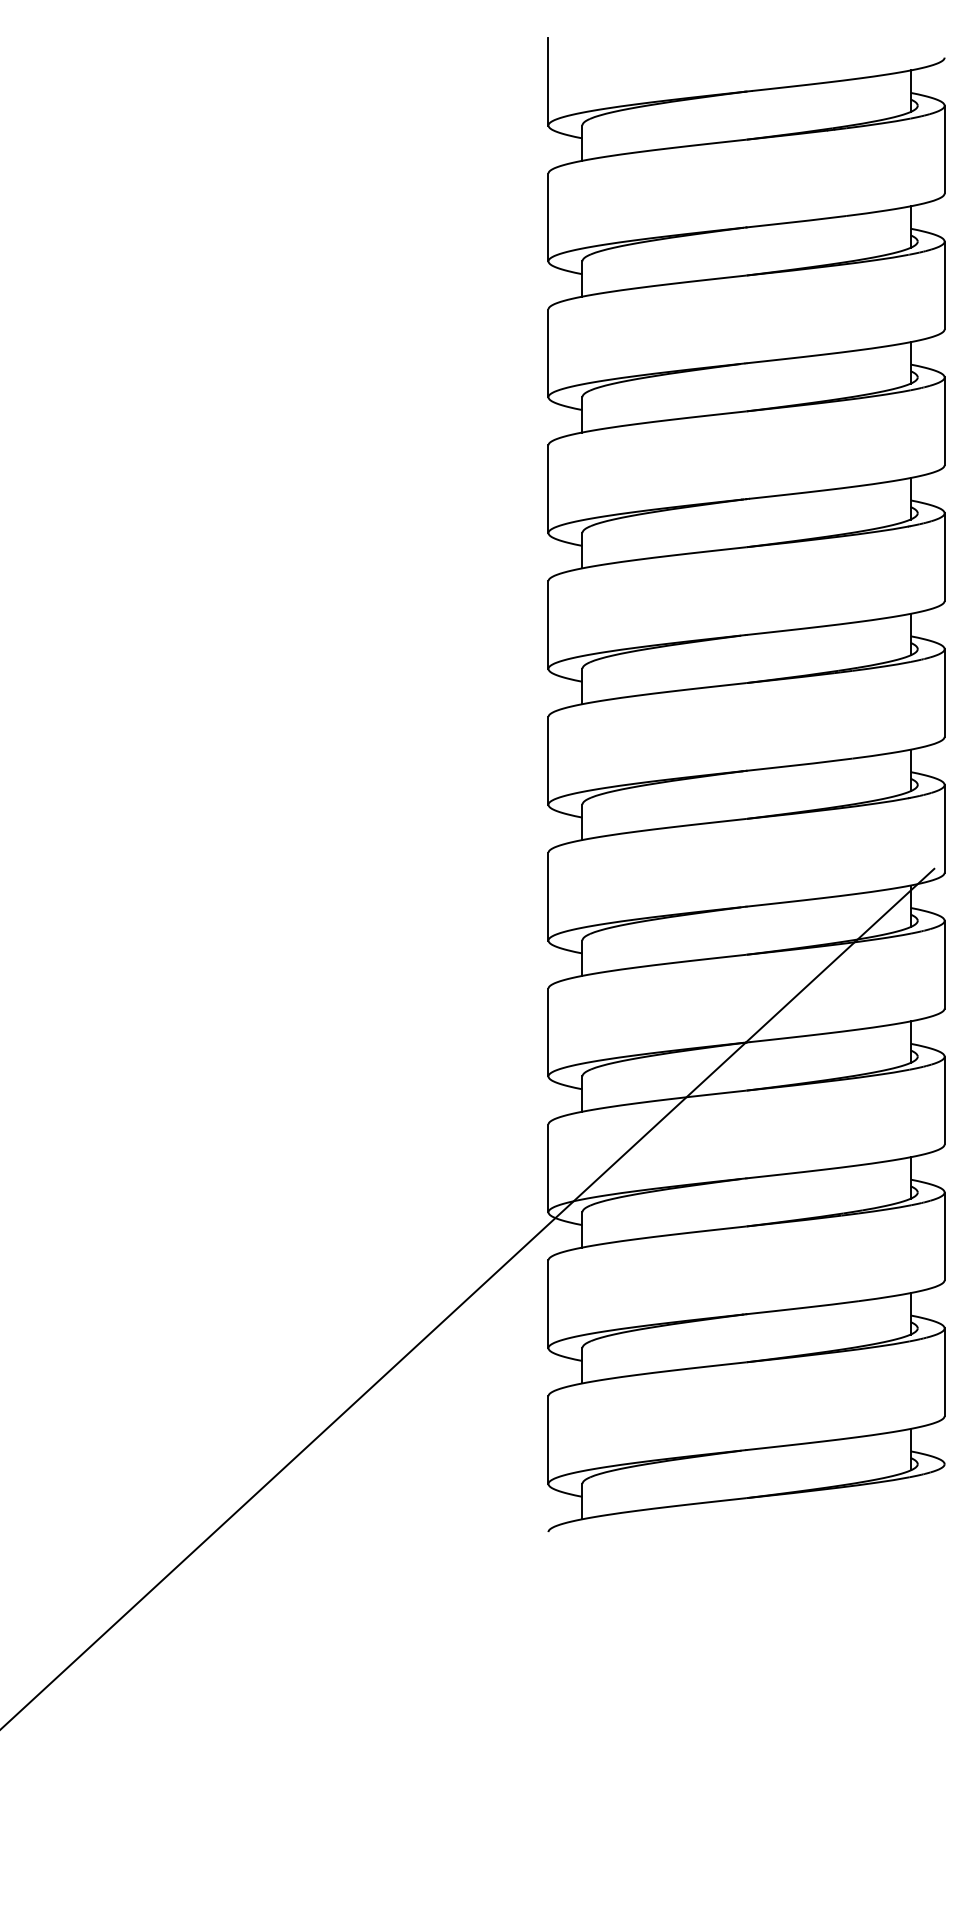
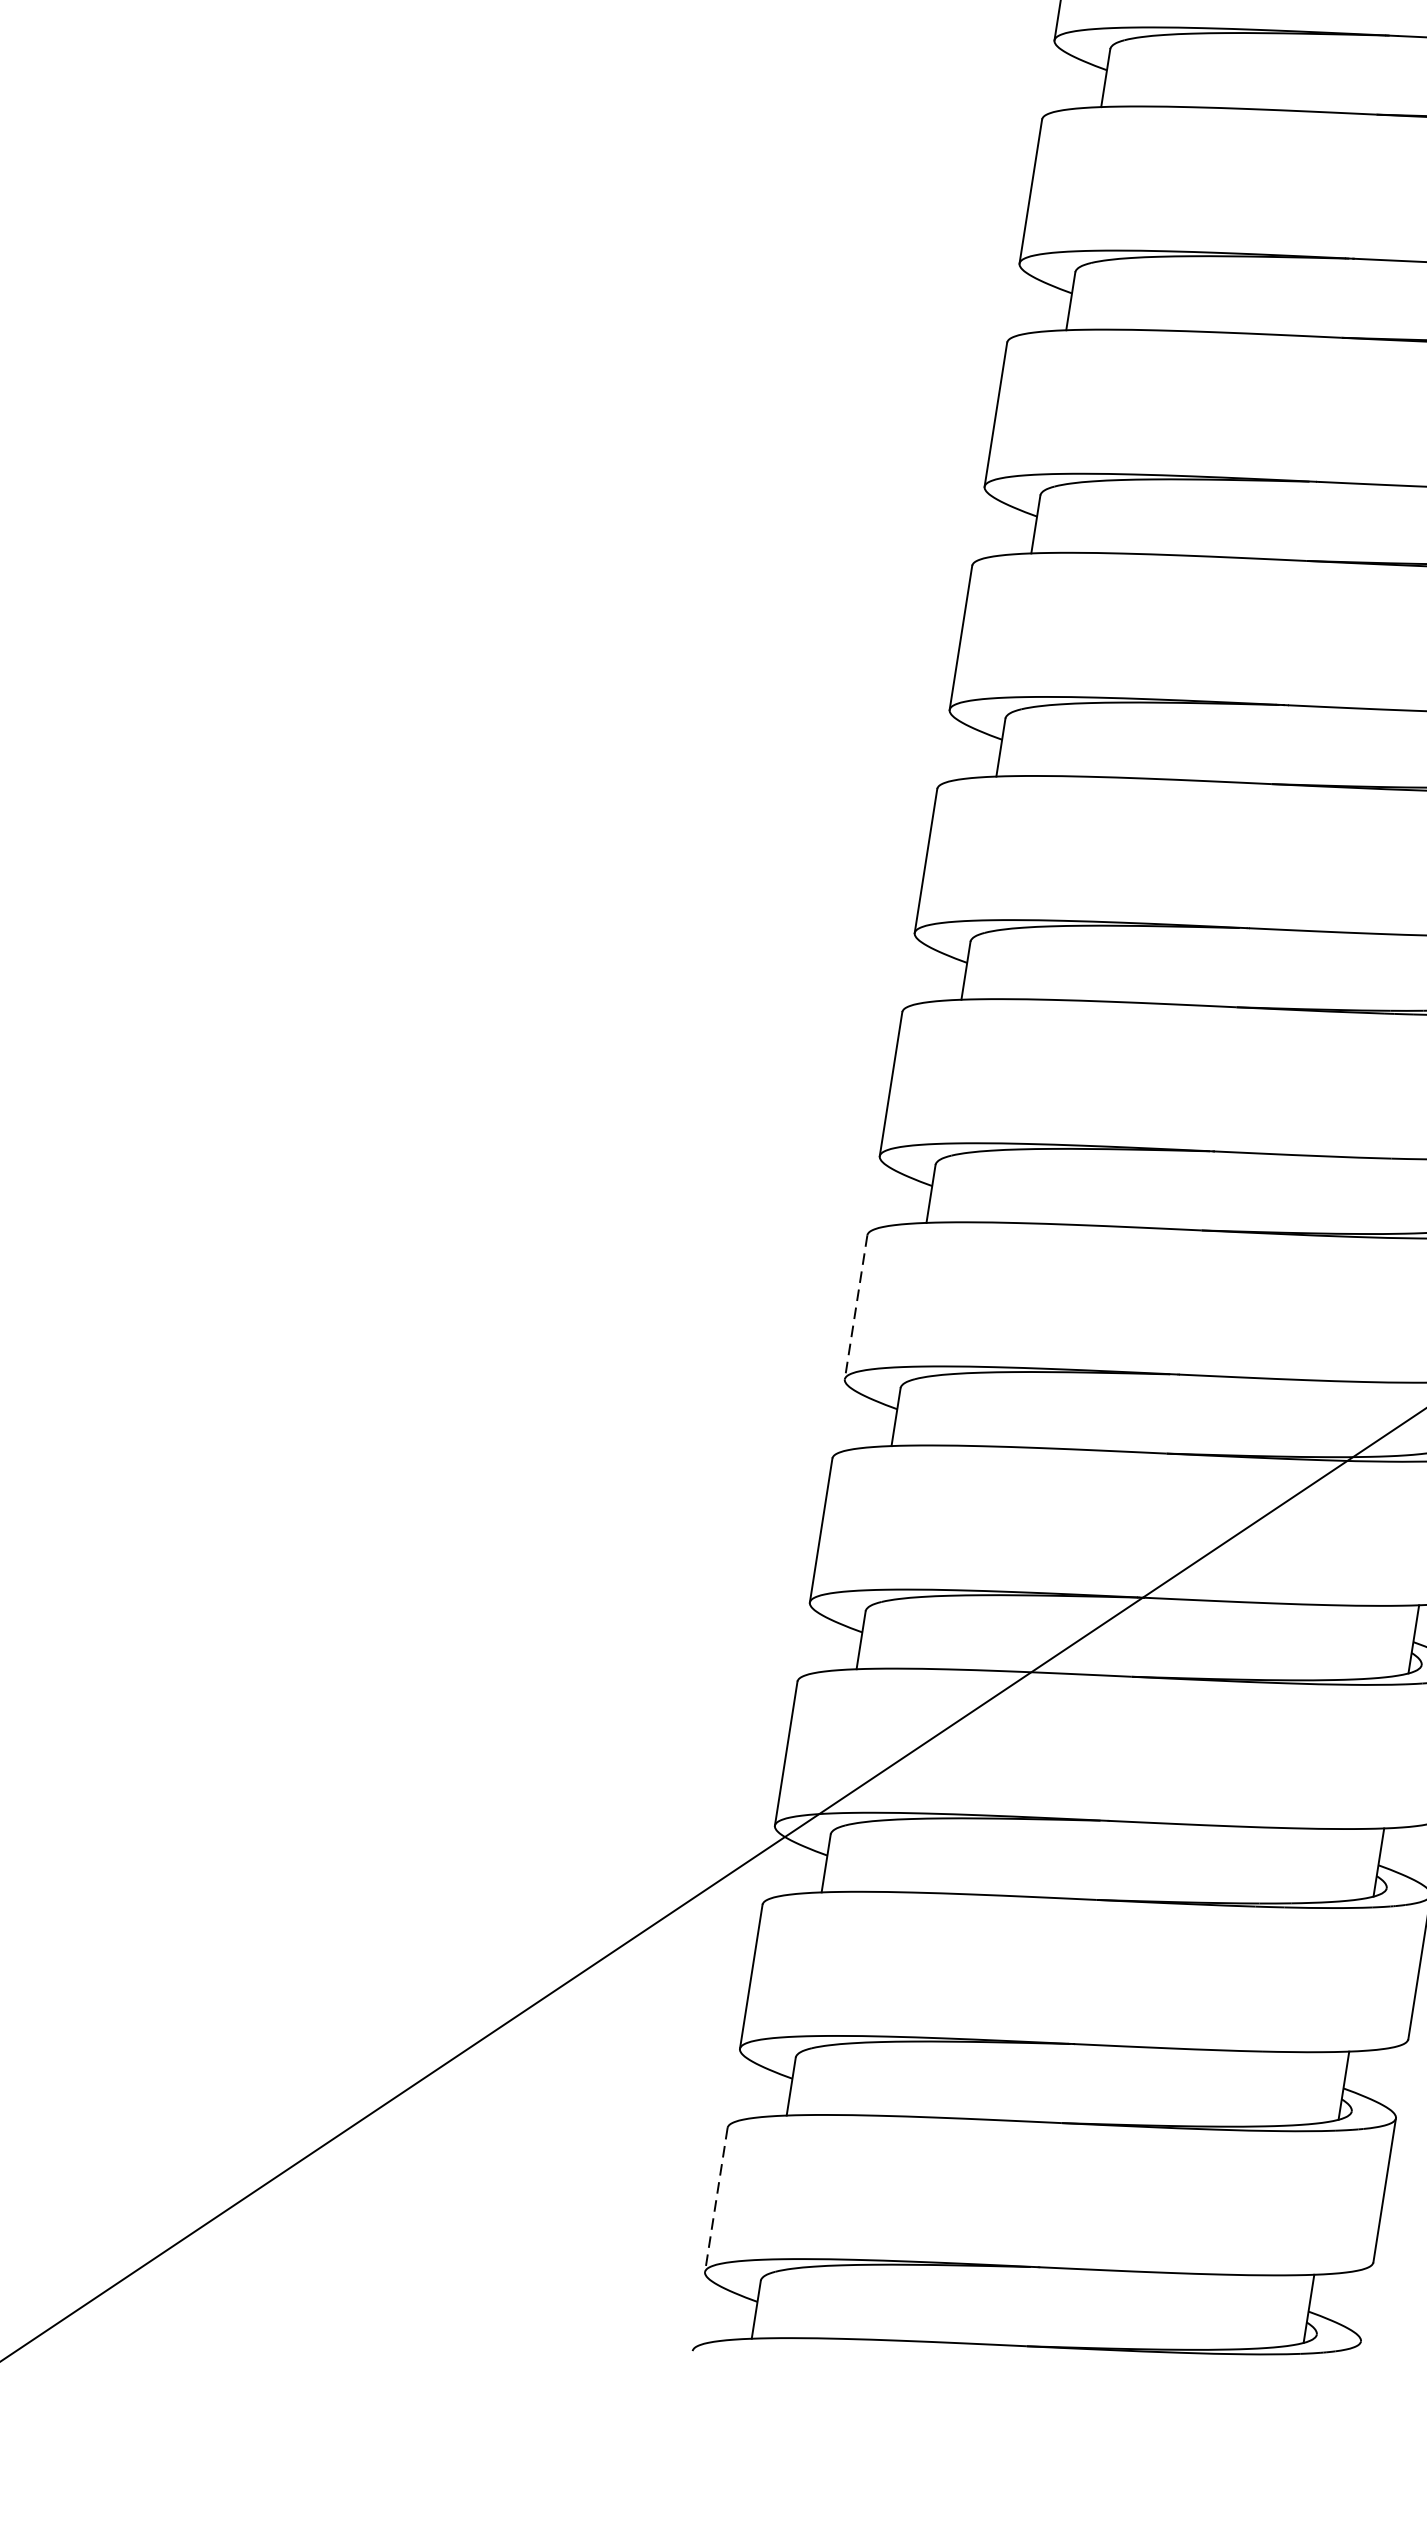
line: (548, 896) -> (856, 1306), solid -> dashed
line: (548, 1440) -> (716, 2200), solid -> dashed

